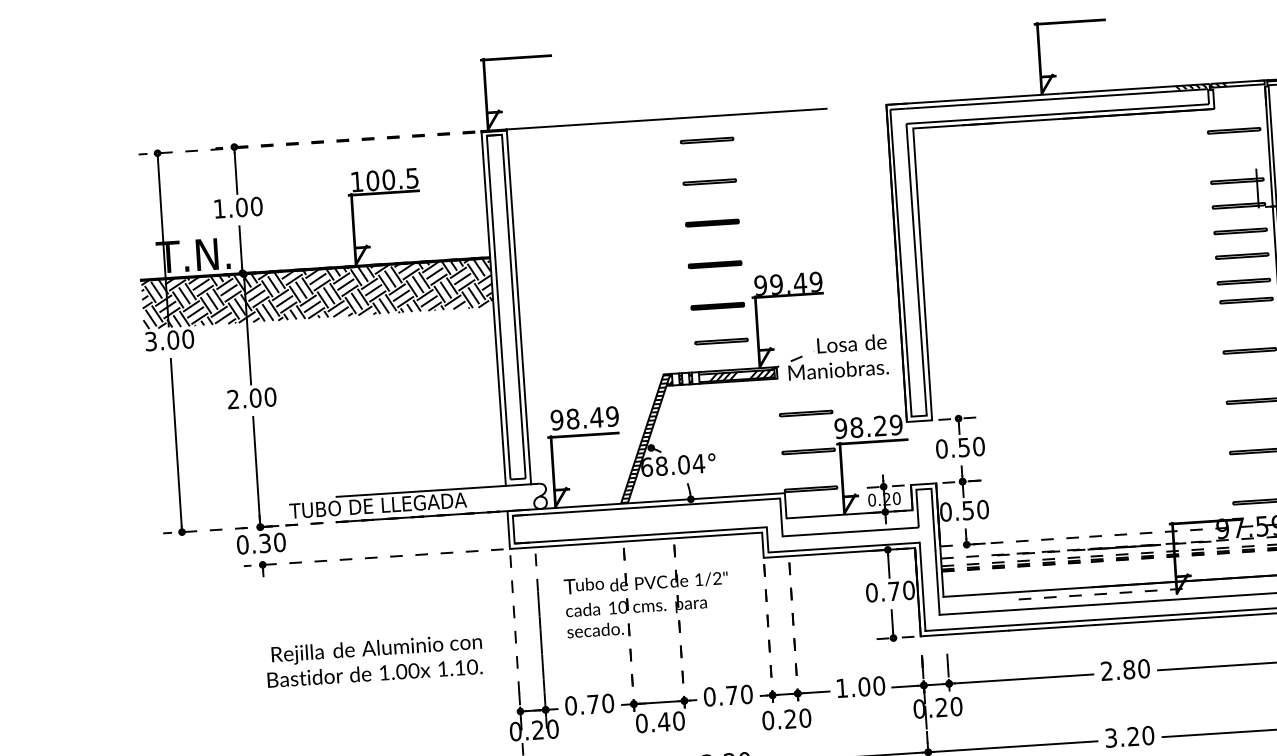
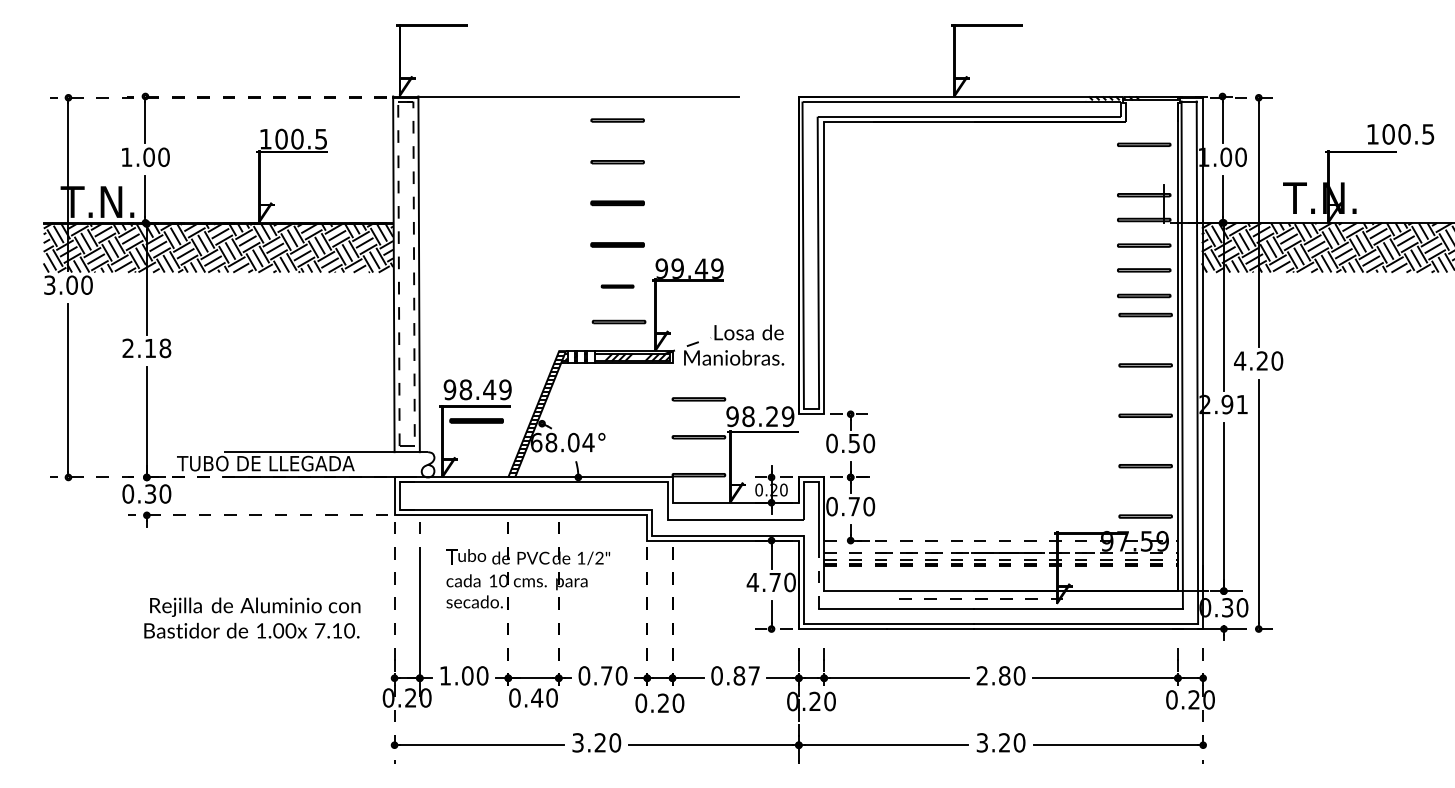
line: (494, 135) -> (405, 101), solid -> dashed
part: (717, 306) -> (617, 286), size x0.6
text: (262, 397) -> (157, 348), 2.00 -> 2.18
part: (585, 449) -> (476, 420), added
text: (967, 510) -> (853, 506), 0.50 -> 0.70
line: (937, 583) -> (819, 577), solid -> dashed
text: (871, 592) -> (752, 582), 0.70 -> 4.70
text: (443, 668) -> (320, 630), 1.10. -> 7.10.
text: (860, 686) -> (735, 675), 1.00 -> 0.87
text: (582, 704) -> (456, 675), 0.70 -> 1.00

